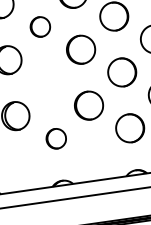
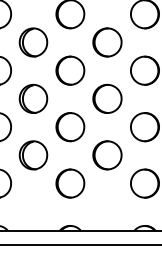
part: (40, 26) -> (70, 70), size x1.43
part: (48, 83) -> (70, 127), added
part: (56, 138) -> (70, 183), size x1.43

